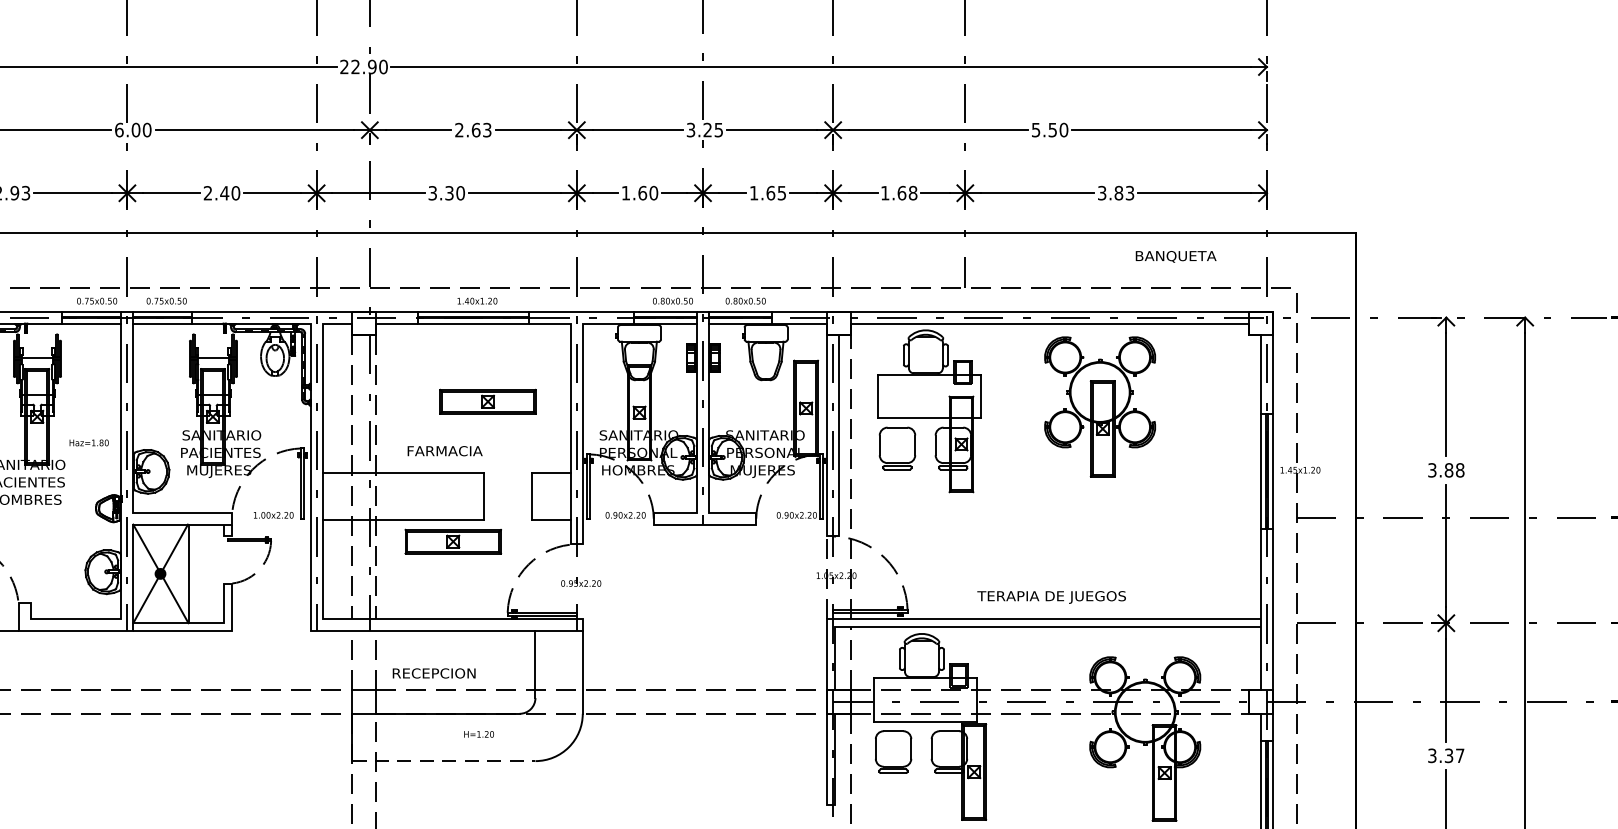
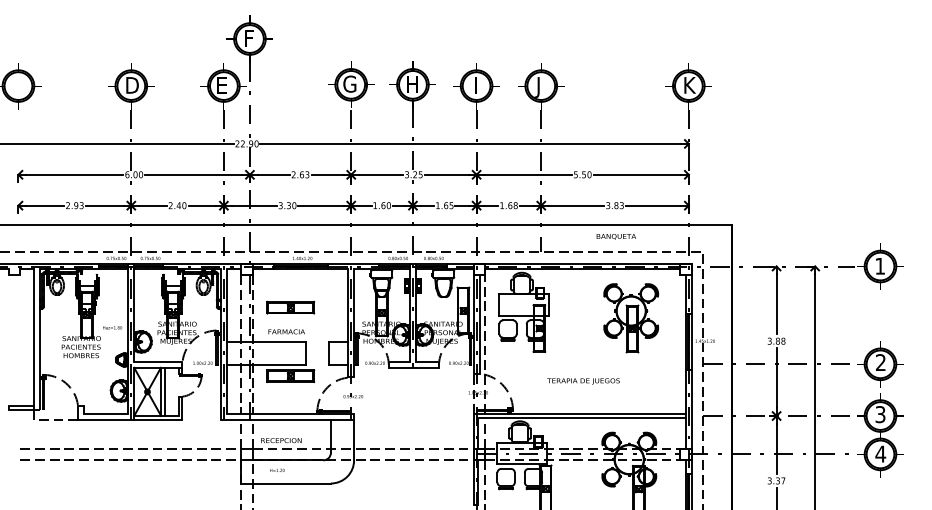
text: (1174, 256) -> (615, 236), moved
part: (487, 401) -> (290, 307), moved
part: (1098, 407) -> (630, 318), moved
line: (197, 573) -> (165, 391), added
text: (1051, 597) -> (583, 381), moved
text: (479, 732) -> (277, 469), moved
line: (444, 761) -> (286, 483), dashed -> solid

